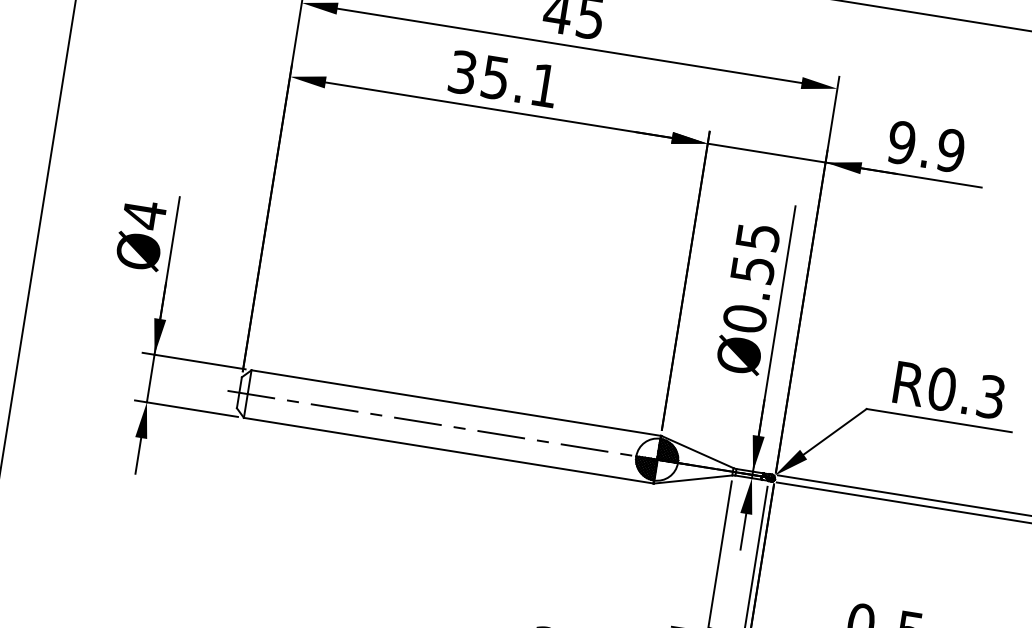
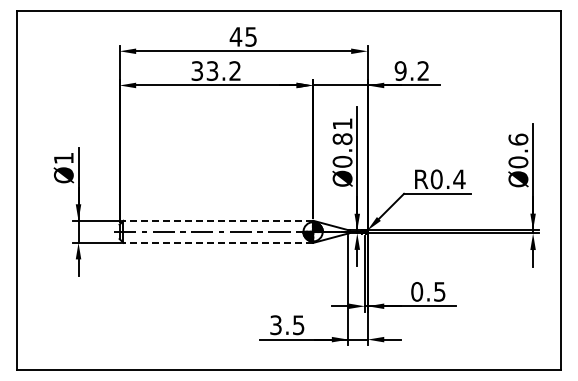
text: (519, 80) -> (223, 70), 35.1 -> 33.2
text: (951, 149) -> (423, 70), 9.9 -> 9.2
text: (143, 215) -> (63, 158), Ø4 -> Ø1
text: (755, 253) -> (342, 131), Ø0.55 -> Ø0.81
text: (991, 397) -> (459, 179), R0.3 -> R0.4
line: (456, 402) -> (218, 220), solid -> dashed
line: (449, 449) -> (218, 242), solid -> dashed

